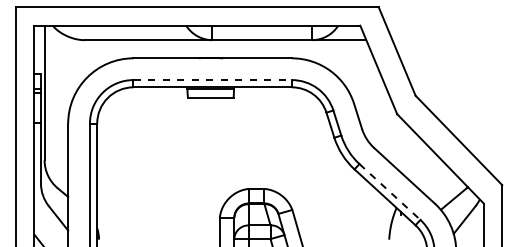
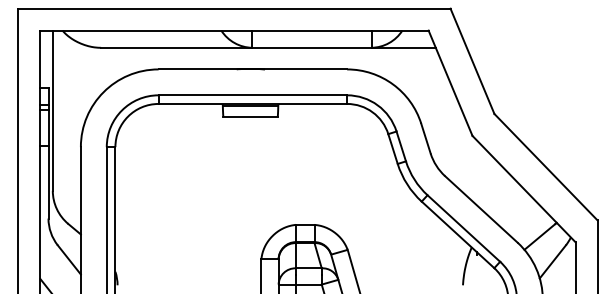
line: (213, 80) -> (253, 95), dashed -> solid
line: (390, 191) -> (464, 228), dashed -> solid

